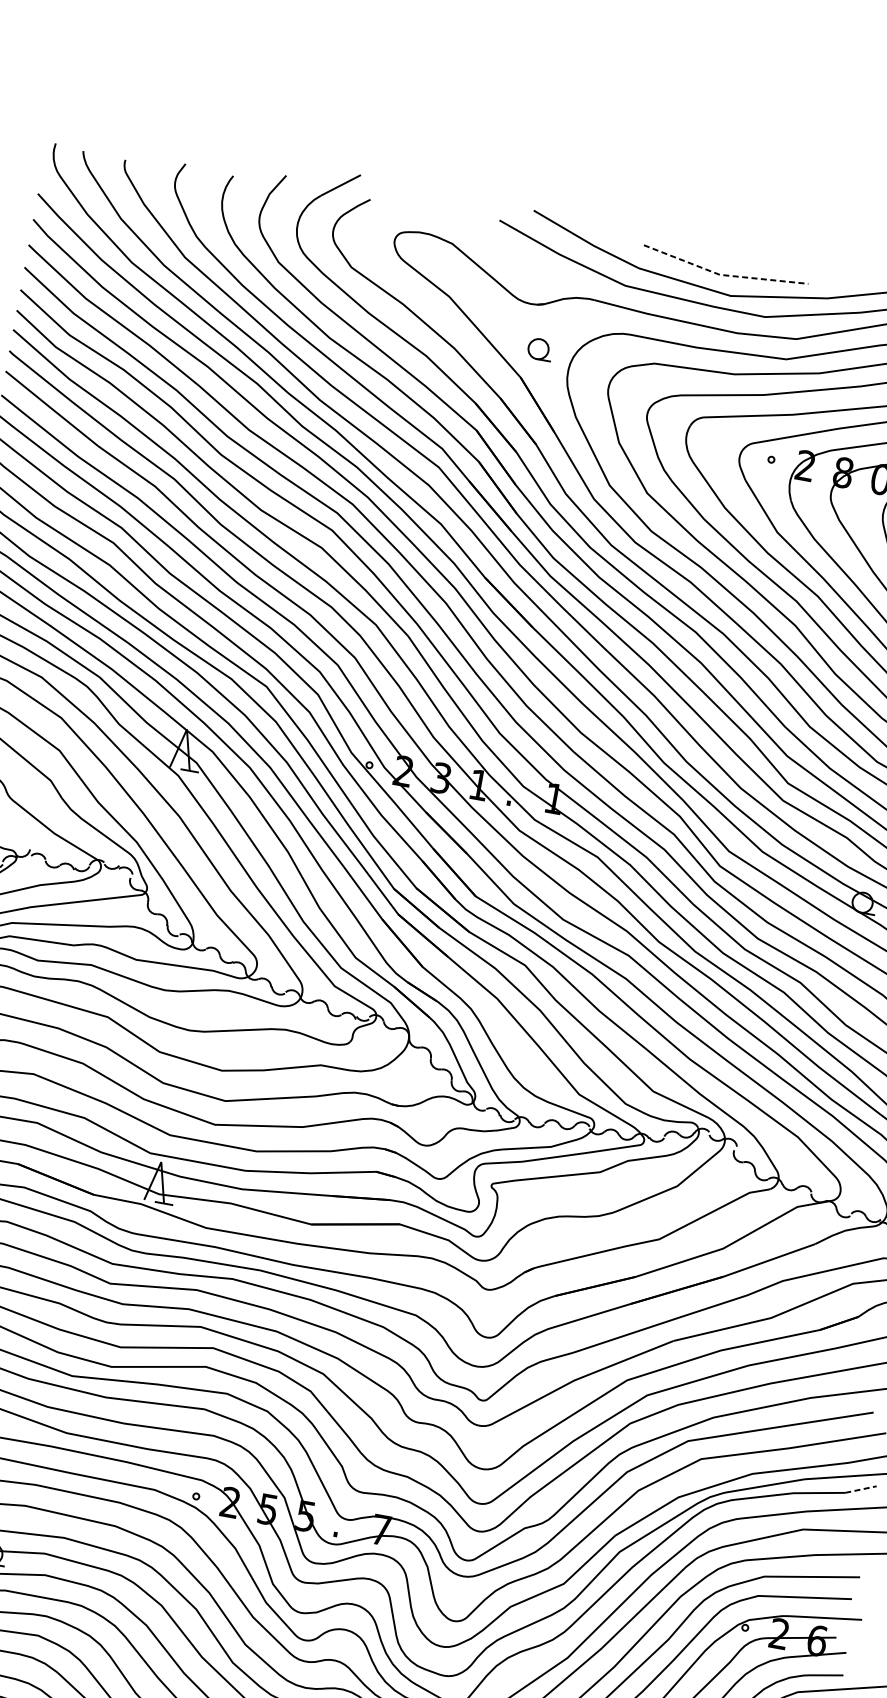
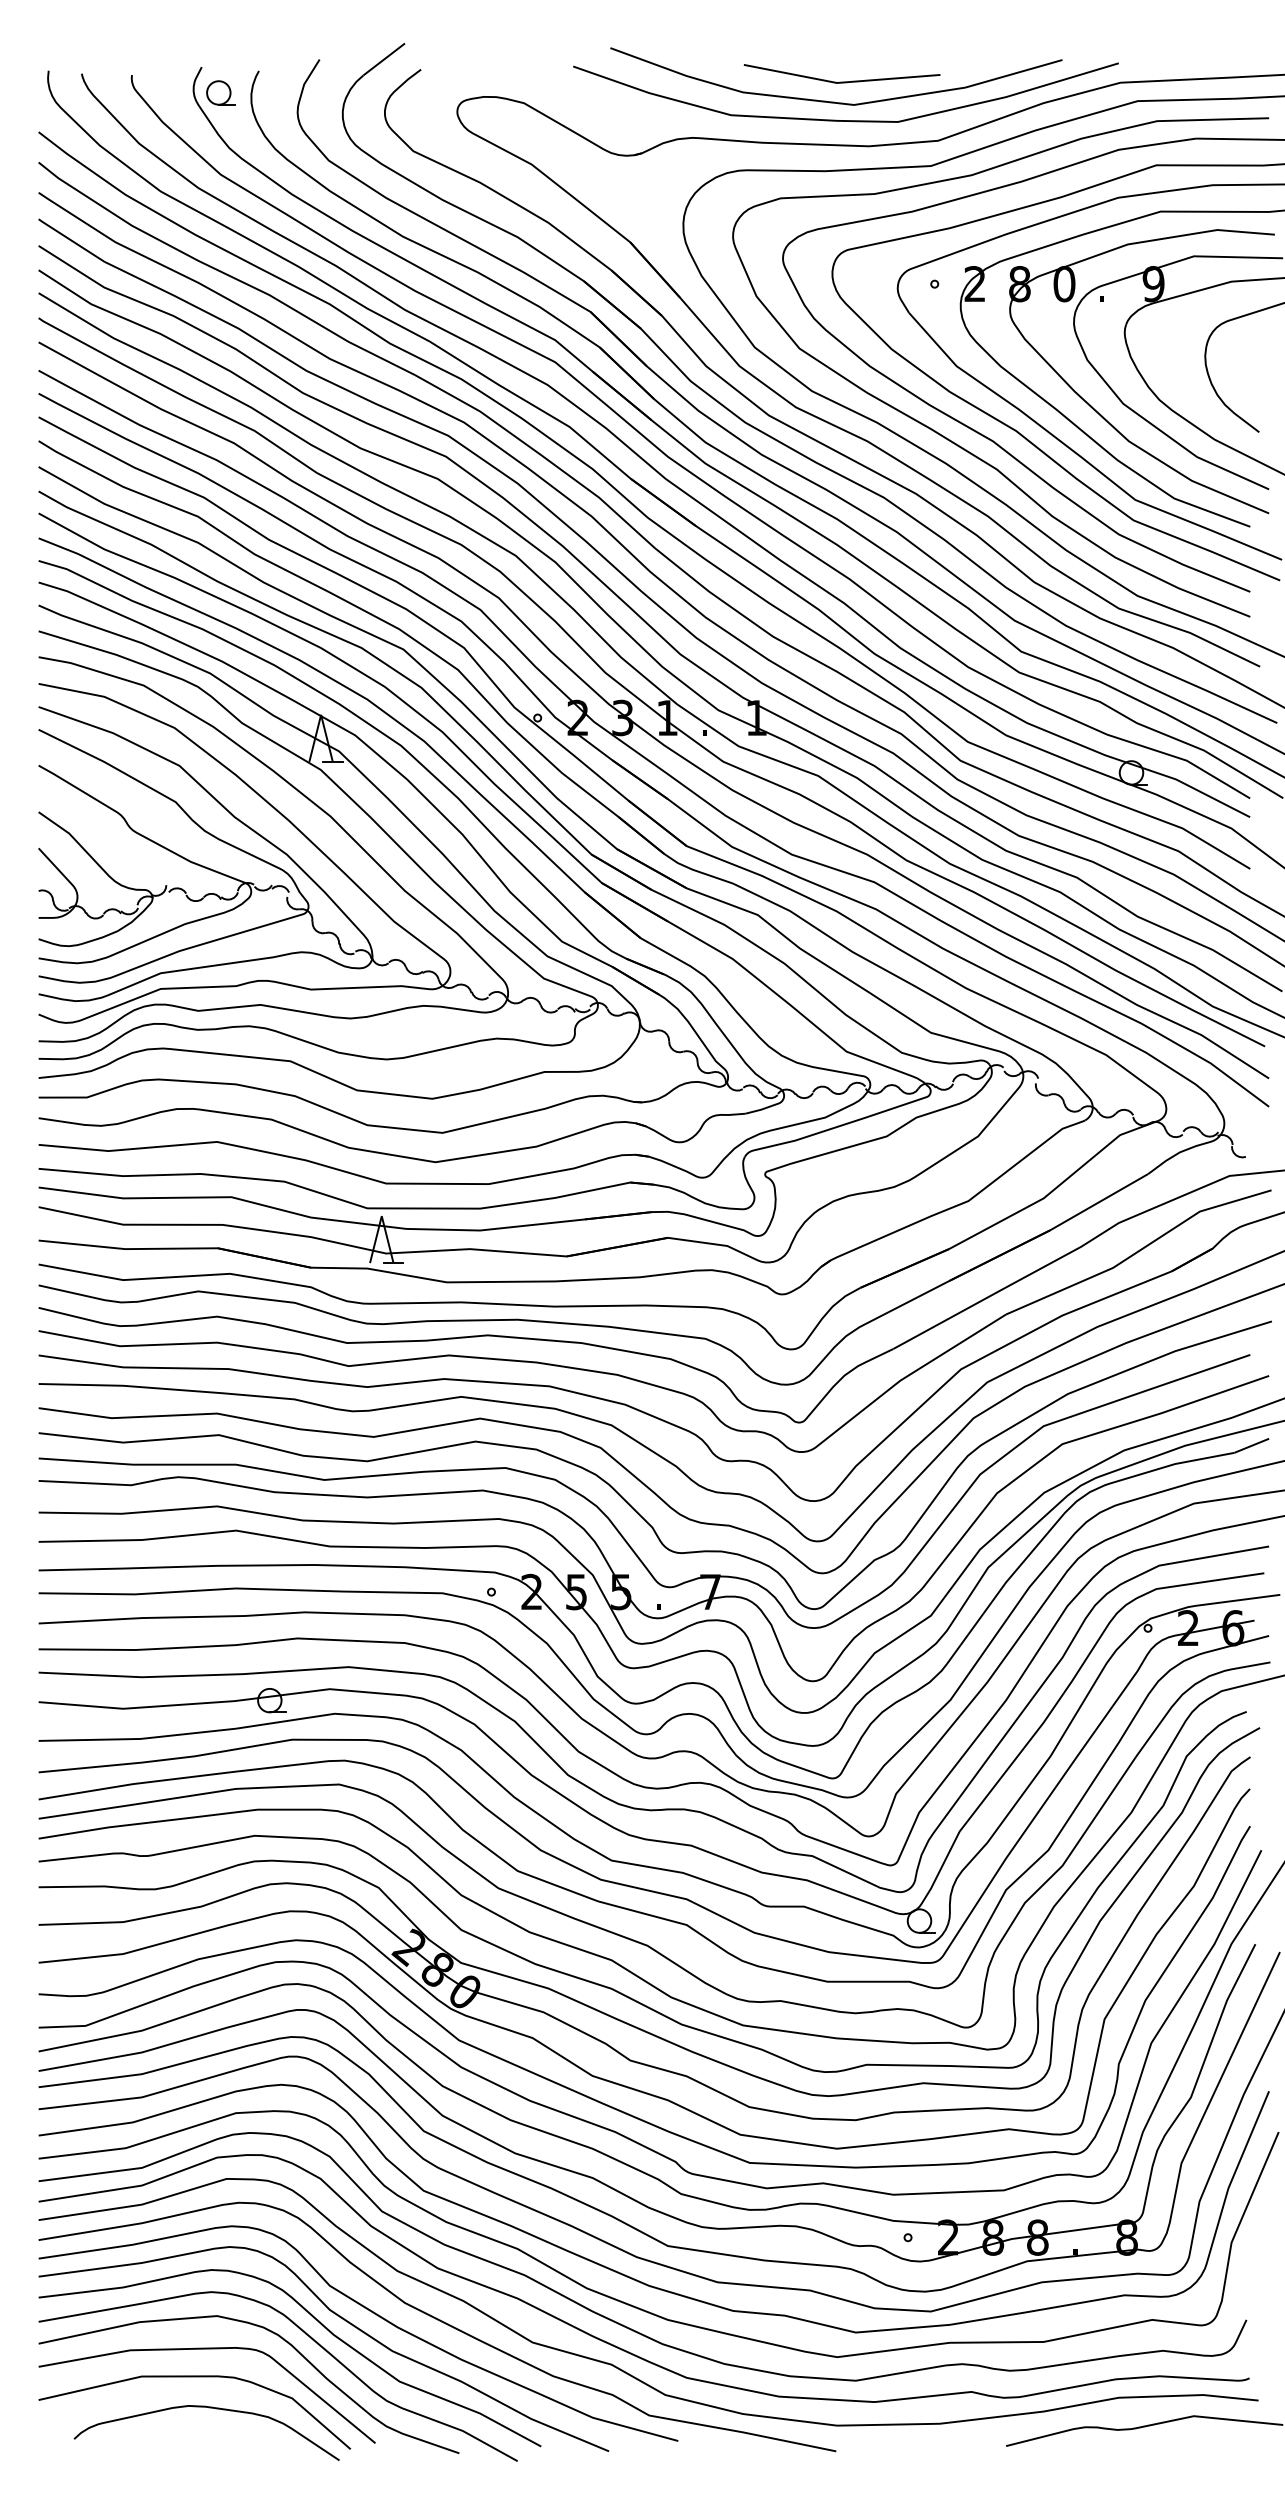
line: (723, 275) -> (841, 82), dashed -> solid
part: (540, 349) -> (220, 92), moved
line: (860, 1489) -> (1251, 1445), dashed -> solid

